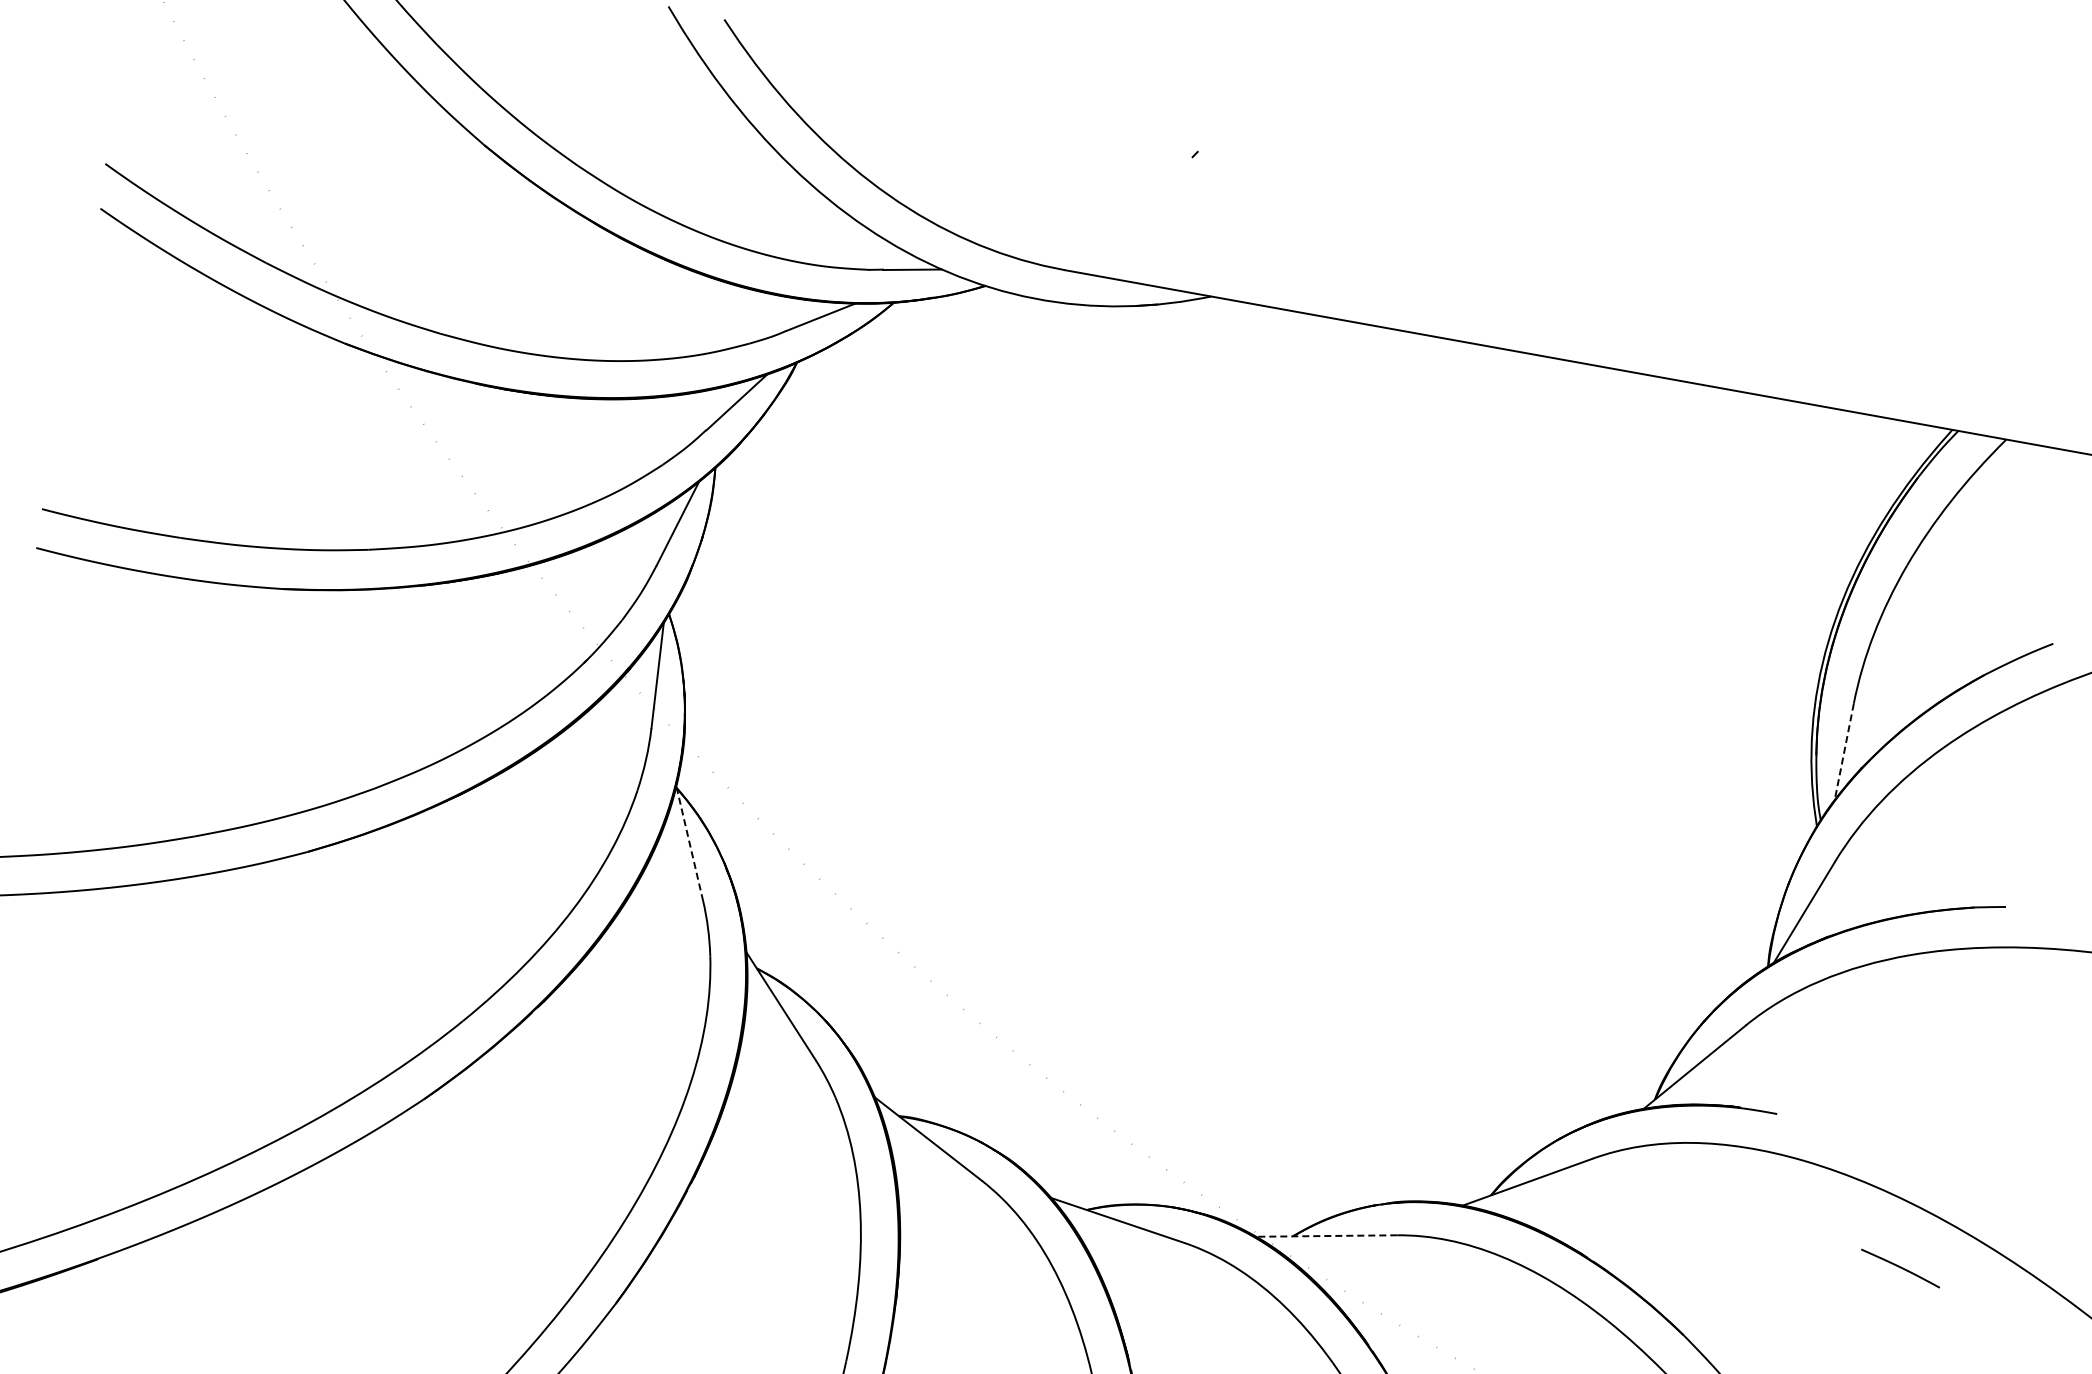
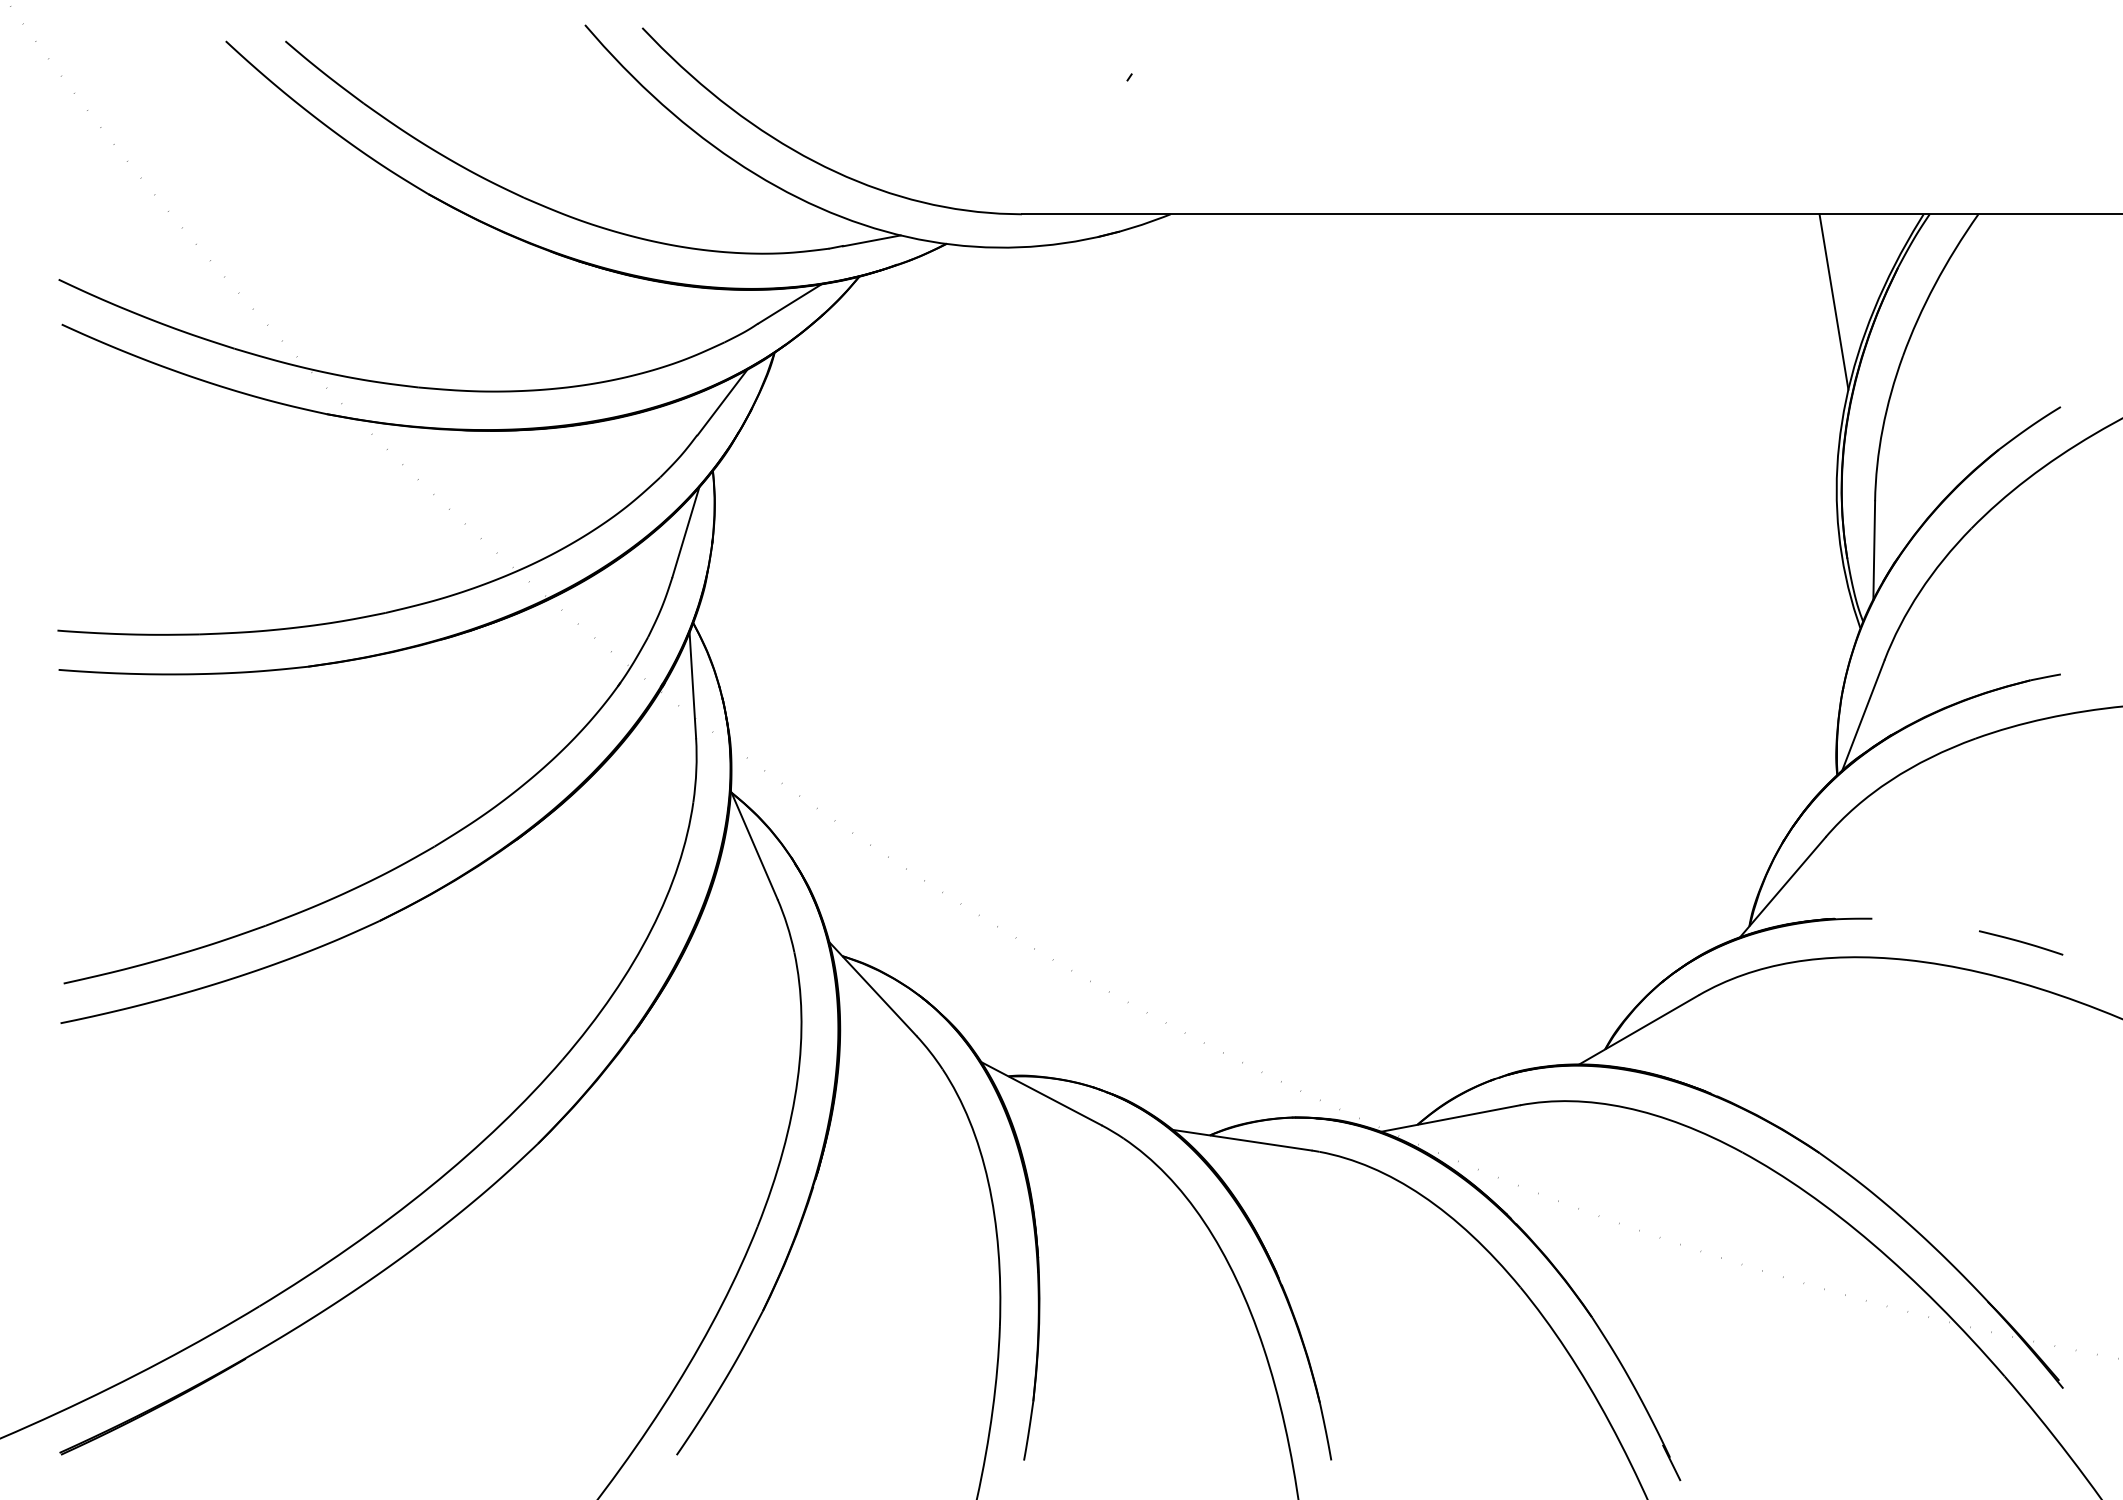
line: (1848, 499) -> (1833, 301), added
line: (1844, 753) -> (1874, 551), dashed -> solid
line: (689, 842) -> (753, 844), dashed -> solid
line: (1326, 1235) -> (1450, 1118), dashed -> solid
curve: (1901, 1268) -> (2021, 942), moved

